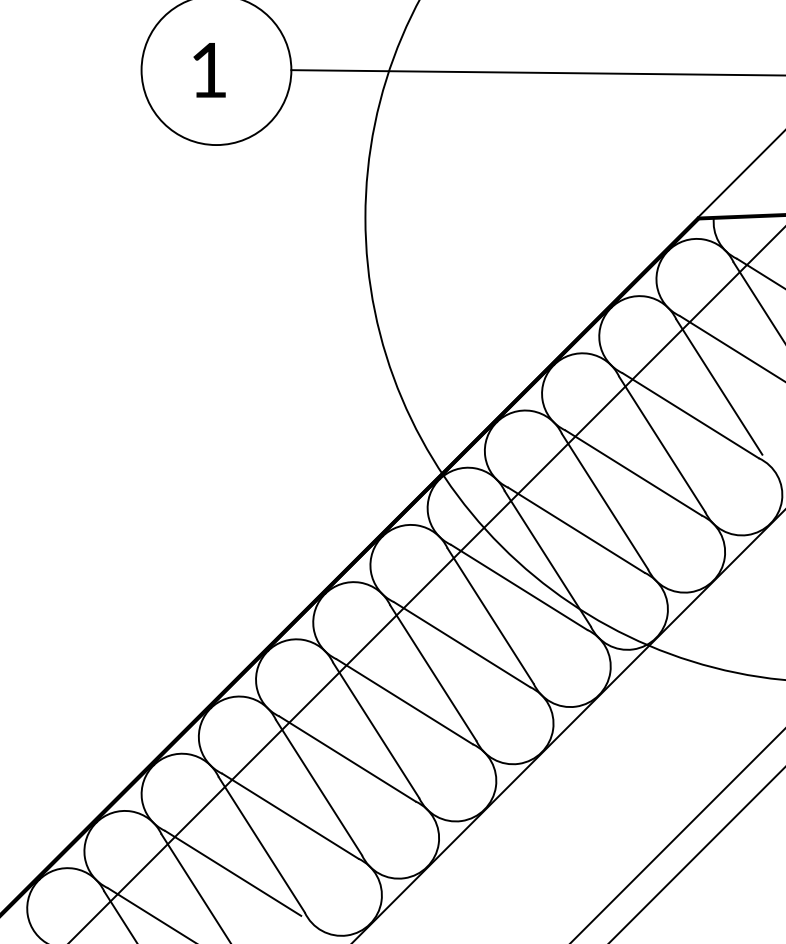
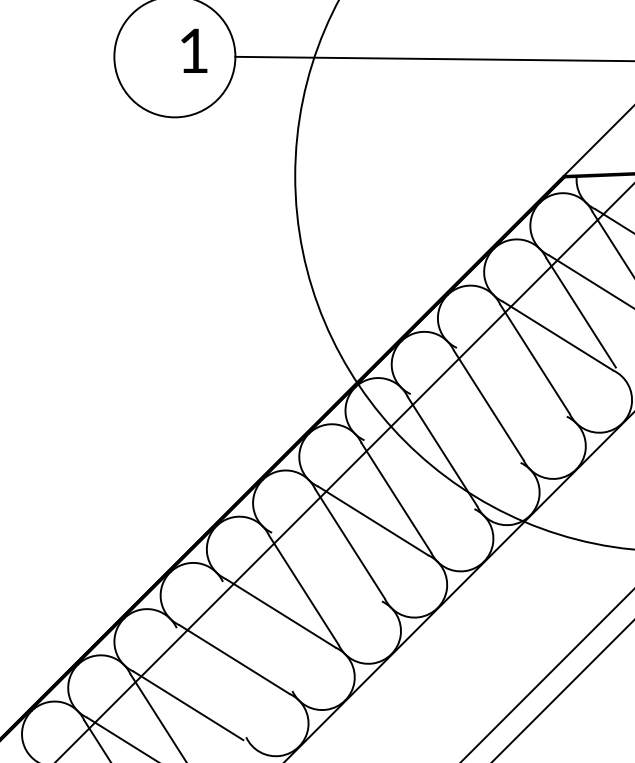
text: (209, 69) -> (194, 50), moved
line: (633, 472) -> (511, 381), removed
line: (576, 530) -> (465, 428), removed
line: (519, 587) -> (419, 474), removed
line: (404, 700) -> (326, 566), removed
line: (318, 787) -> (257, 636), removed
line: (261, 844) -> (211, 682), removed

